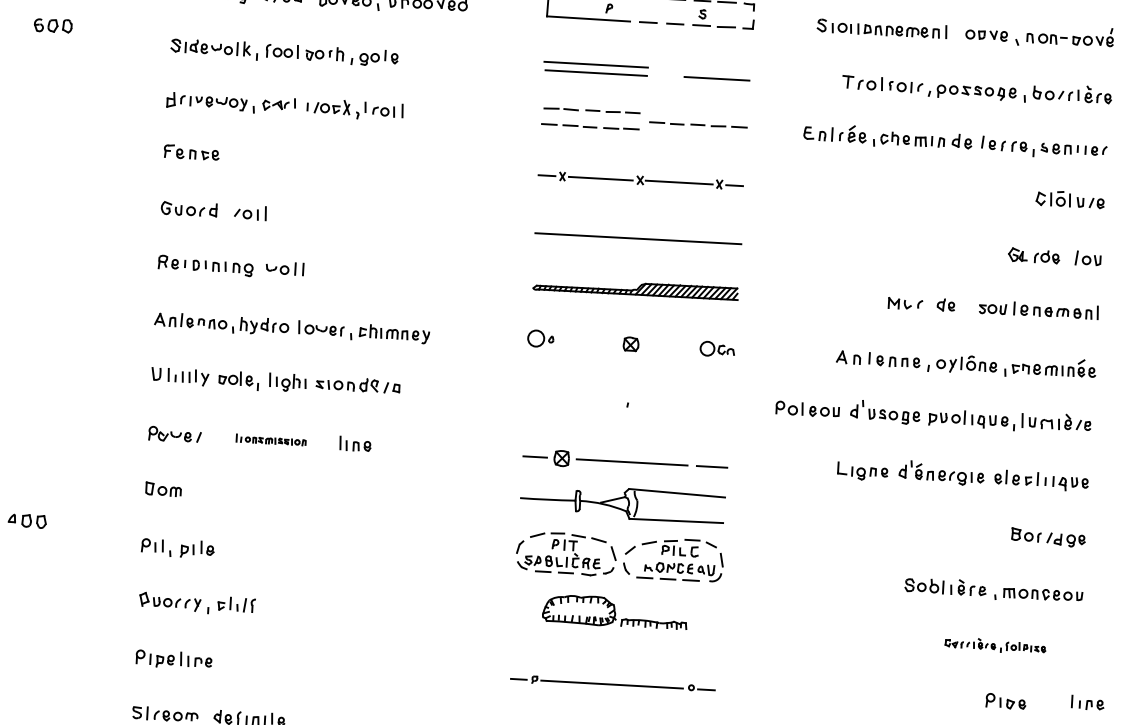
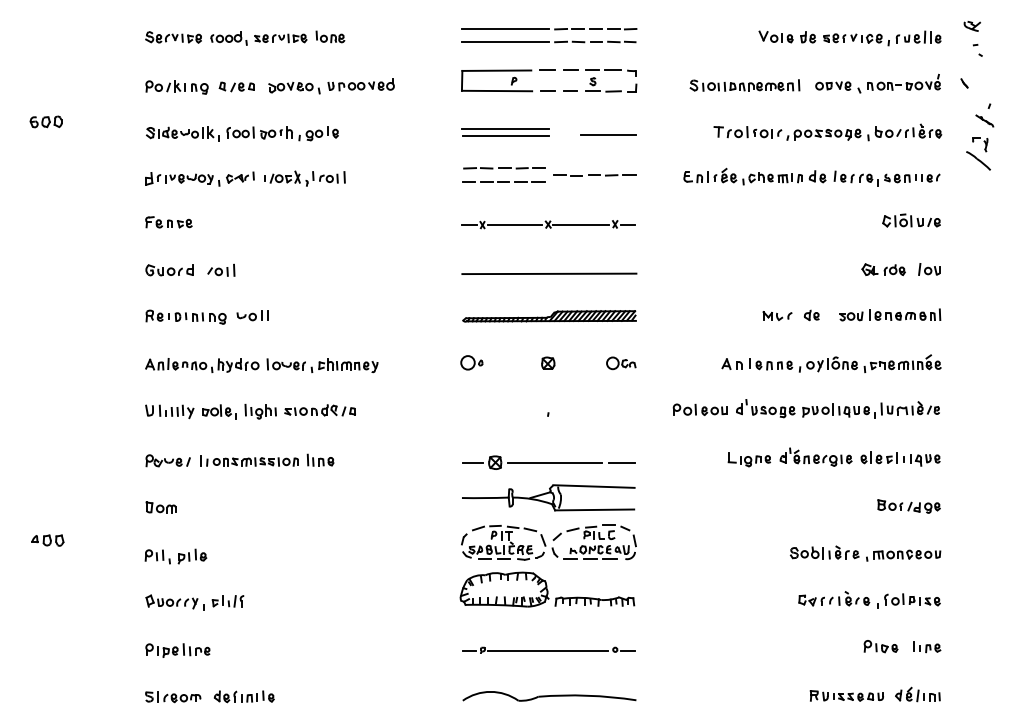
part: (271, 439) -> (249, 460), size x1.67
part: (615, 611) -> (547, 589), size x1.43
part: (995, 645) -> (869, 599), size x1.67
part: (1088, 703) -> (927, 647), moved

